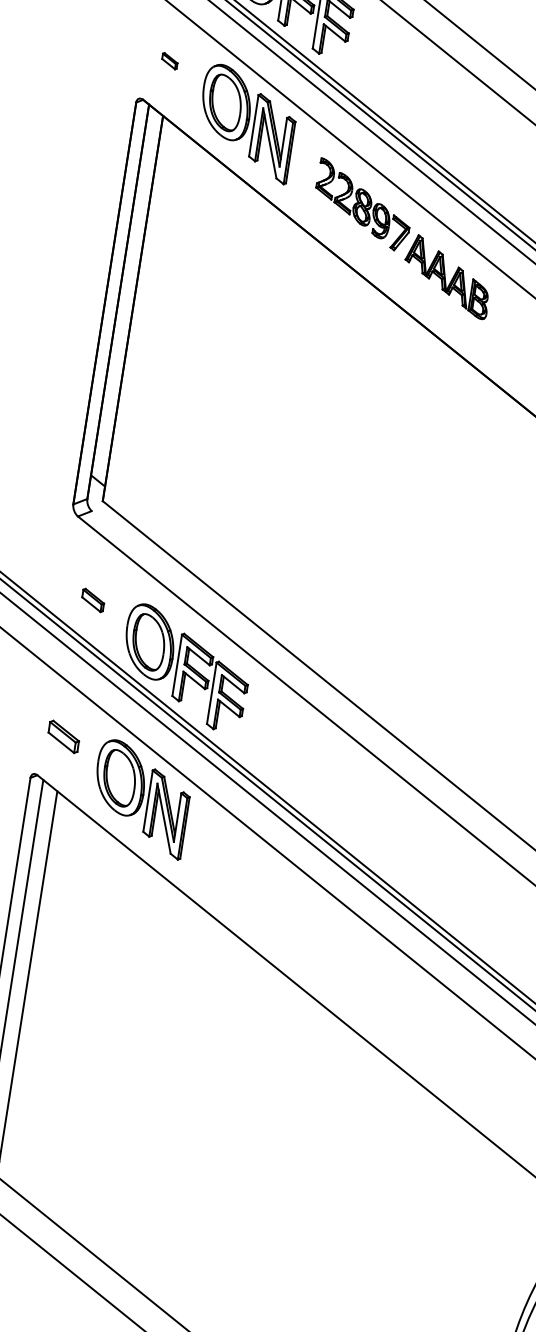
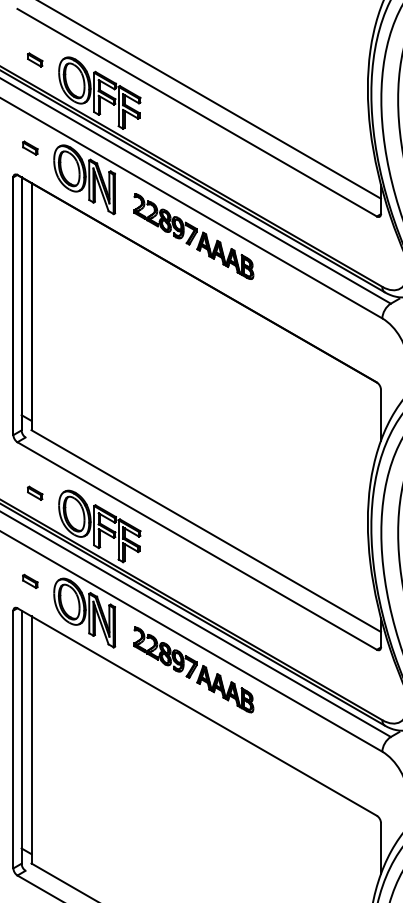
part: (170, 60) -> (30, 147), size x1.43
part: (64, 735) -> (30, 580), size x0.71
part: (296, 913) -> (193, 669), added

